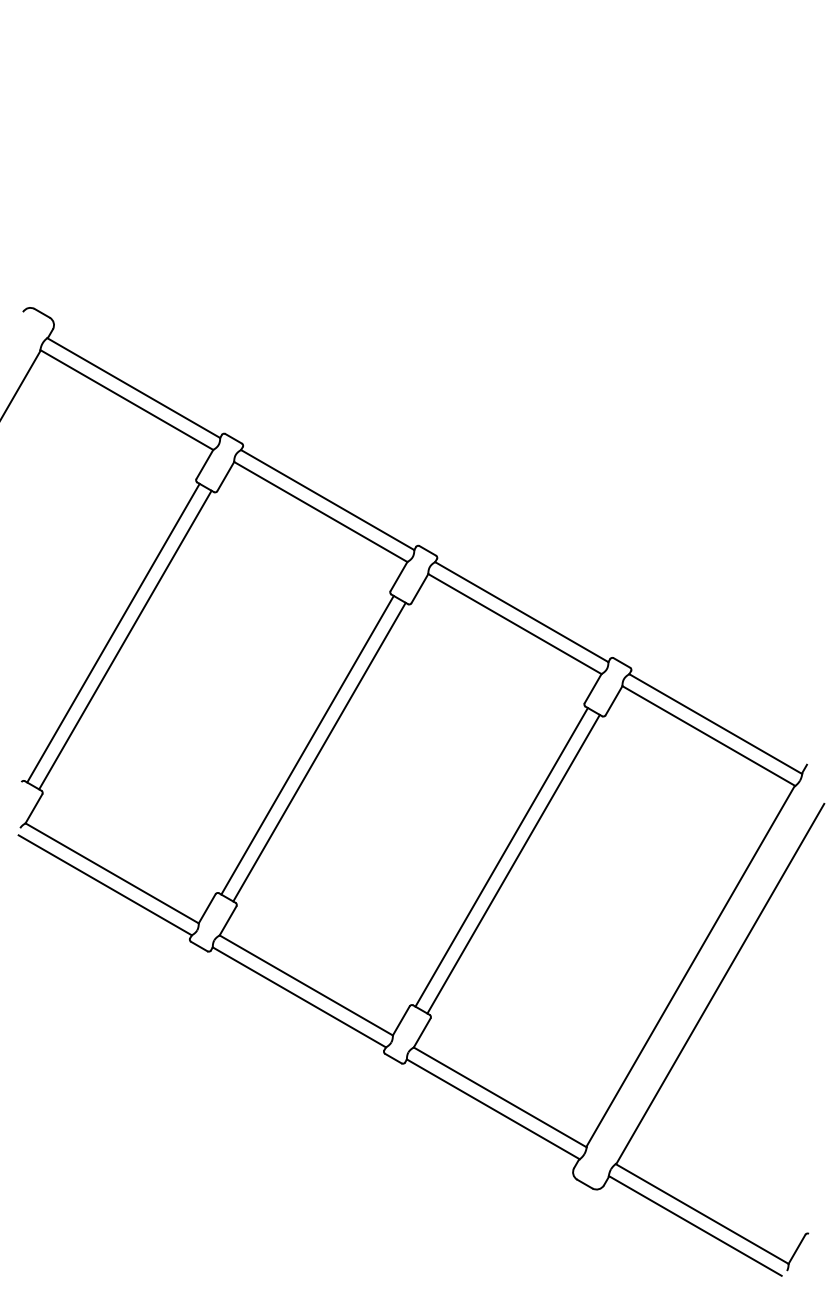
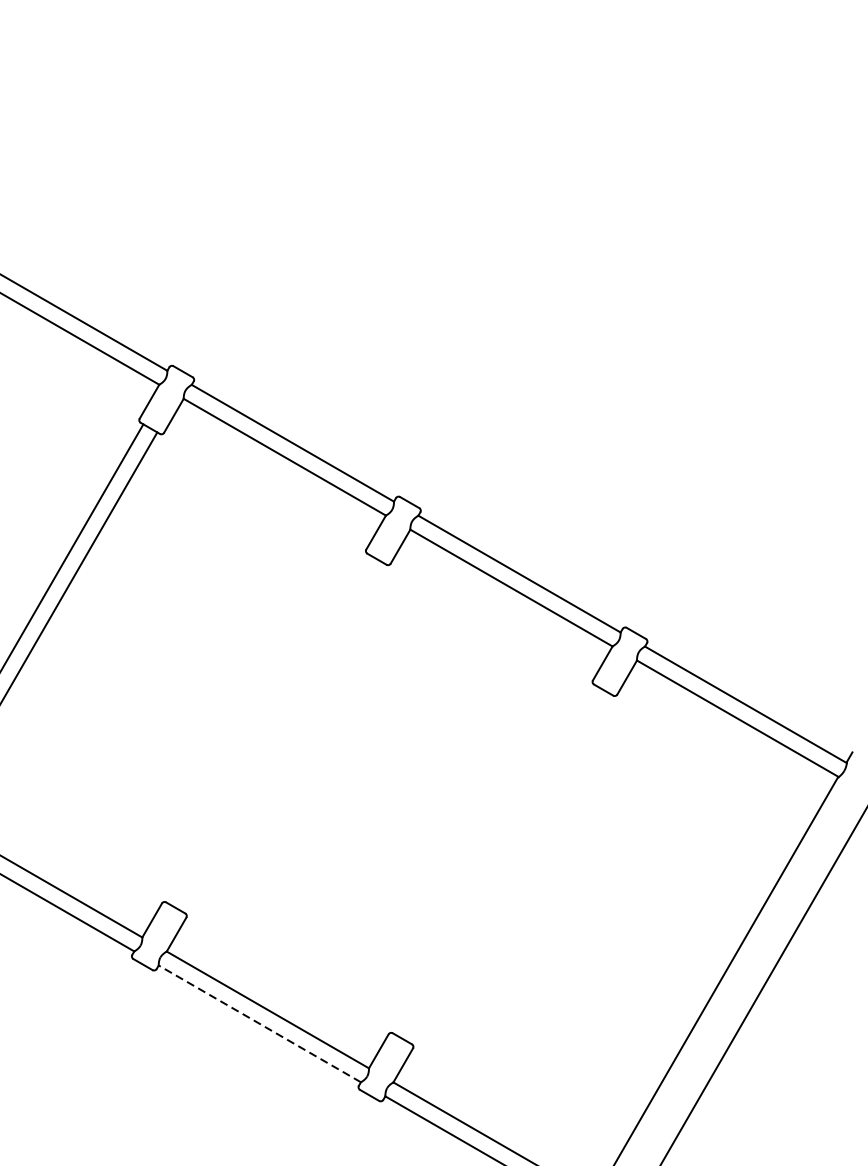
line: (307, 744) -> (269, 728), removed
line: (319, 751) -> (283, 736), removed
line: (501, 857) -> (495, 860), removed
line: (513, 863) -> (509, 867), removed
line: (298, 997) -> (258, 1024), solid -> dashed

